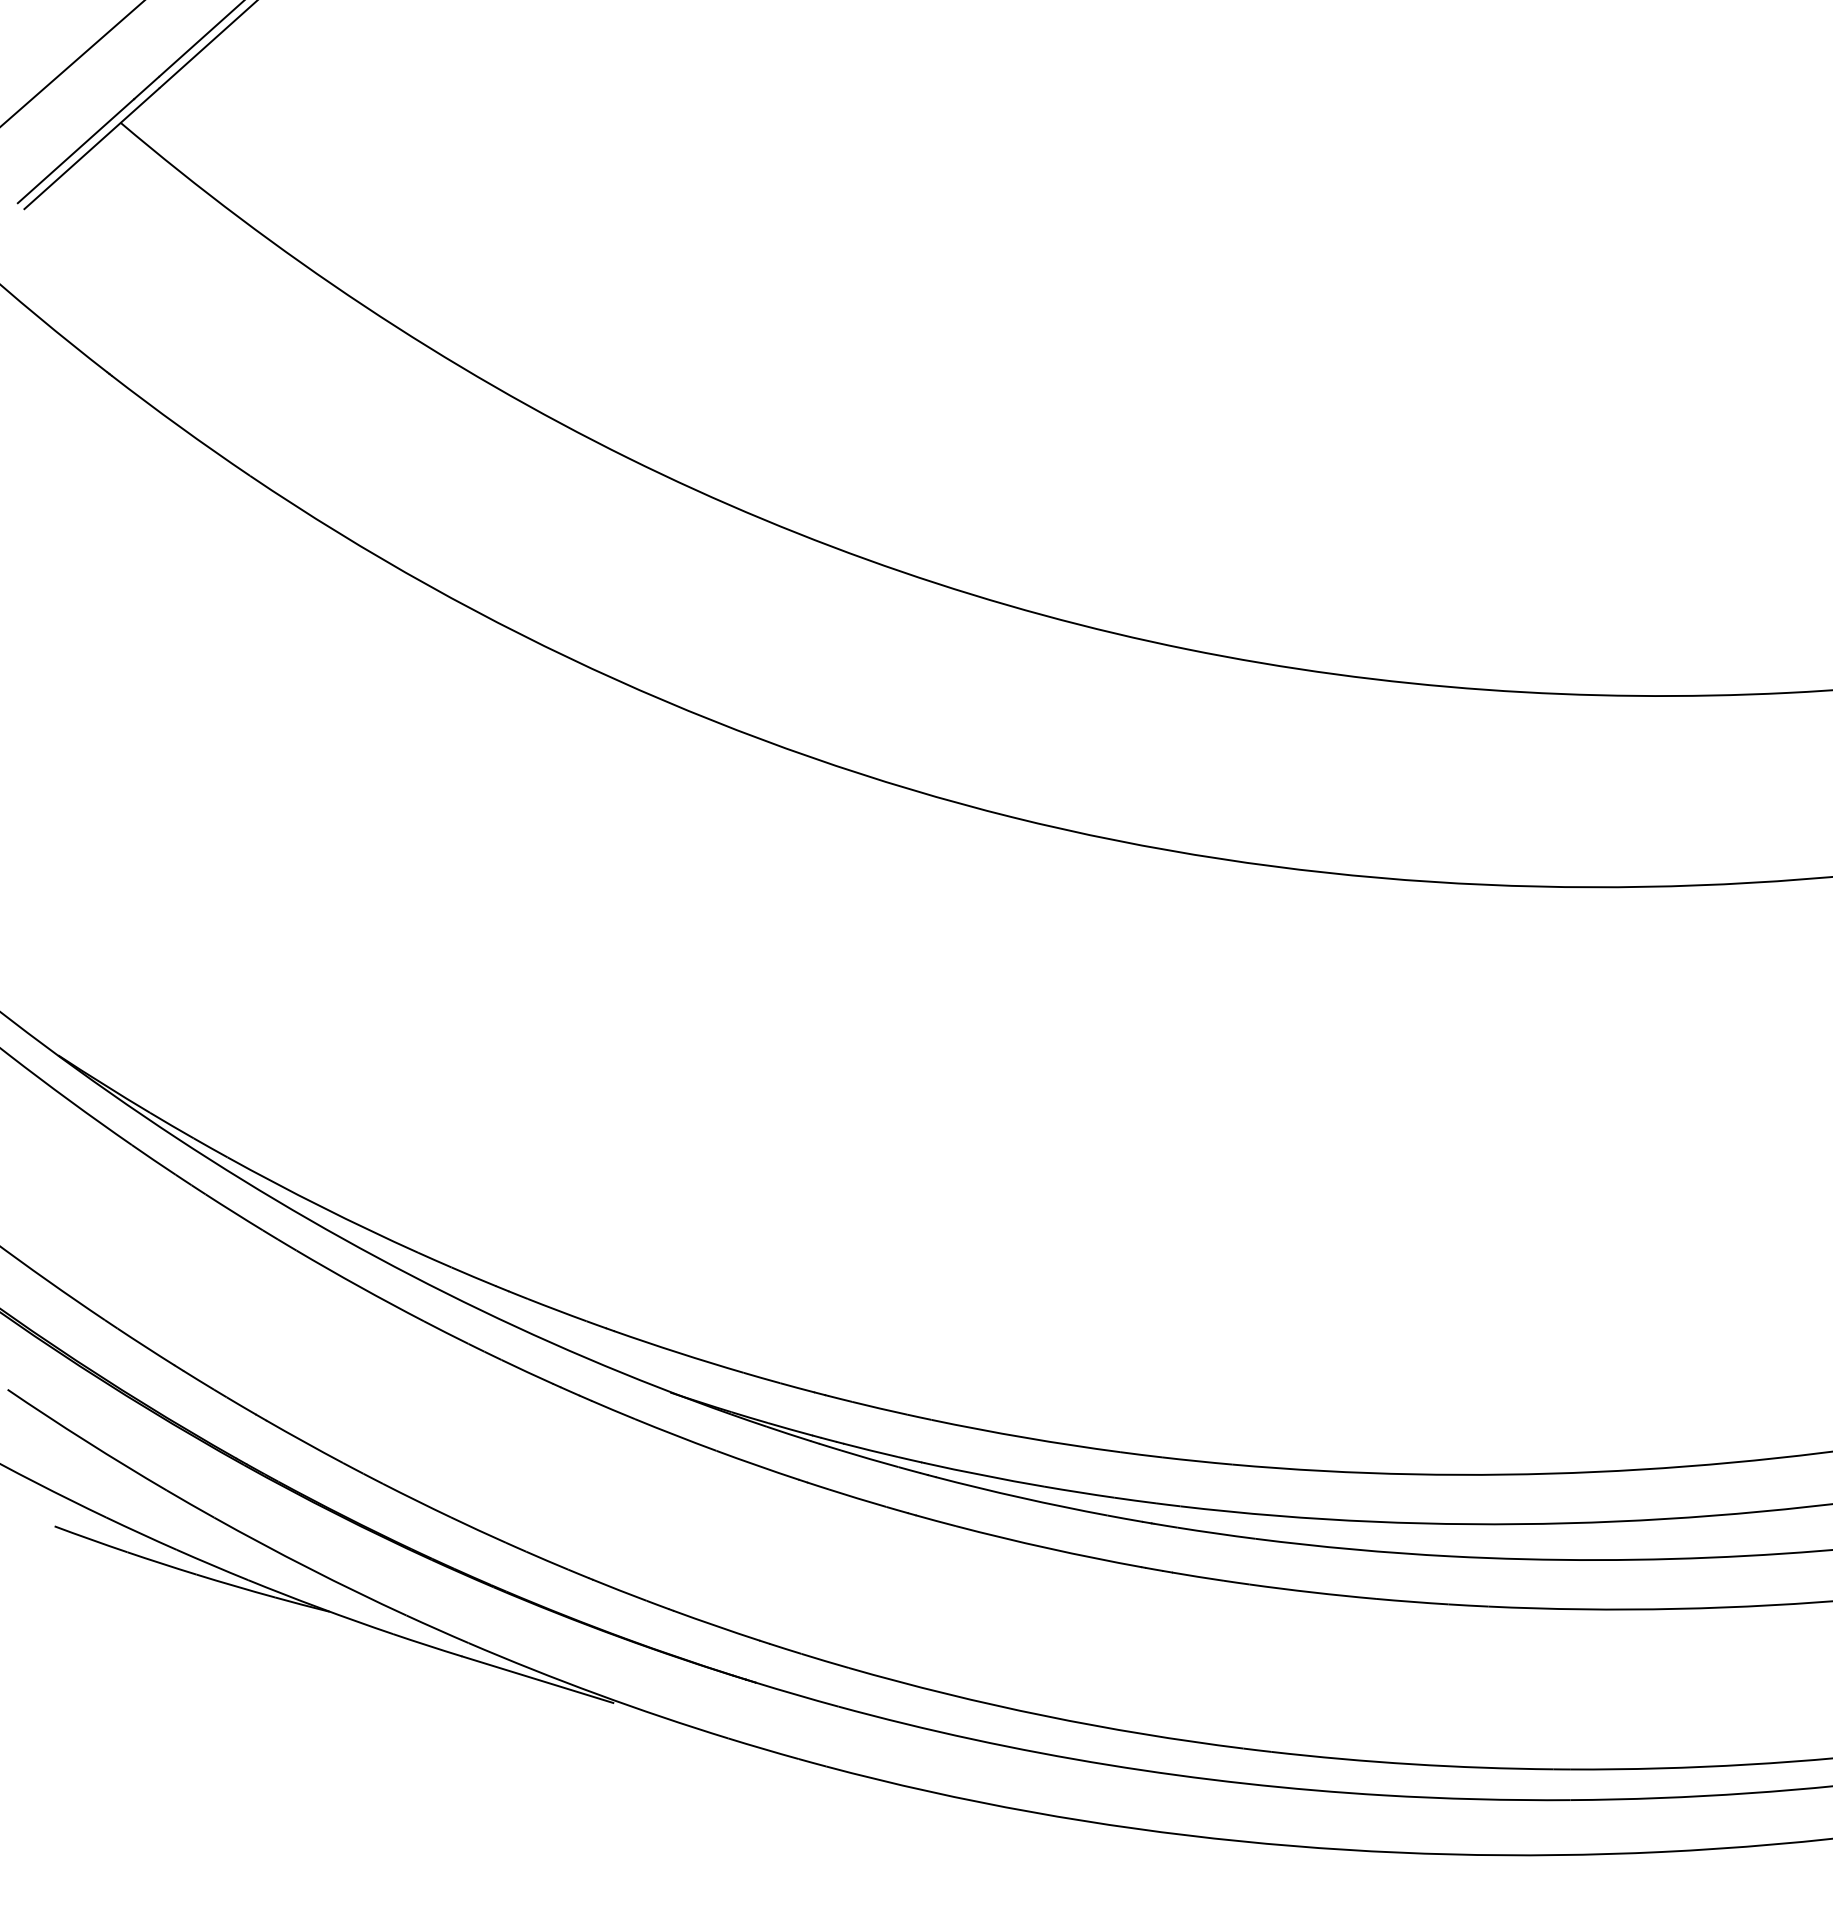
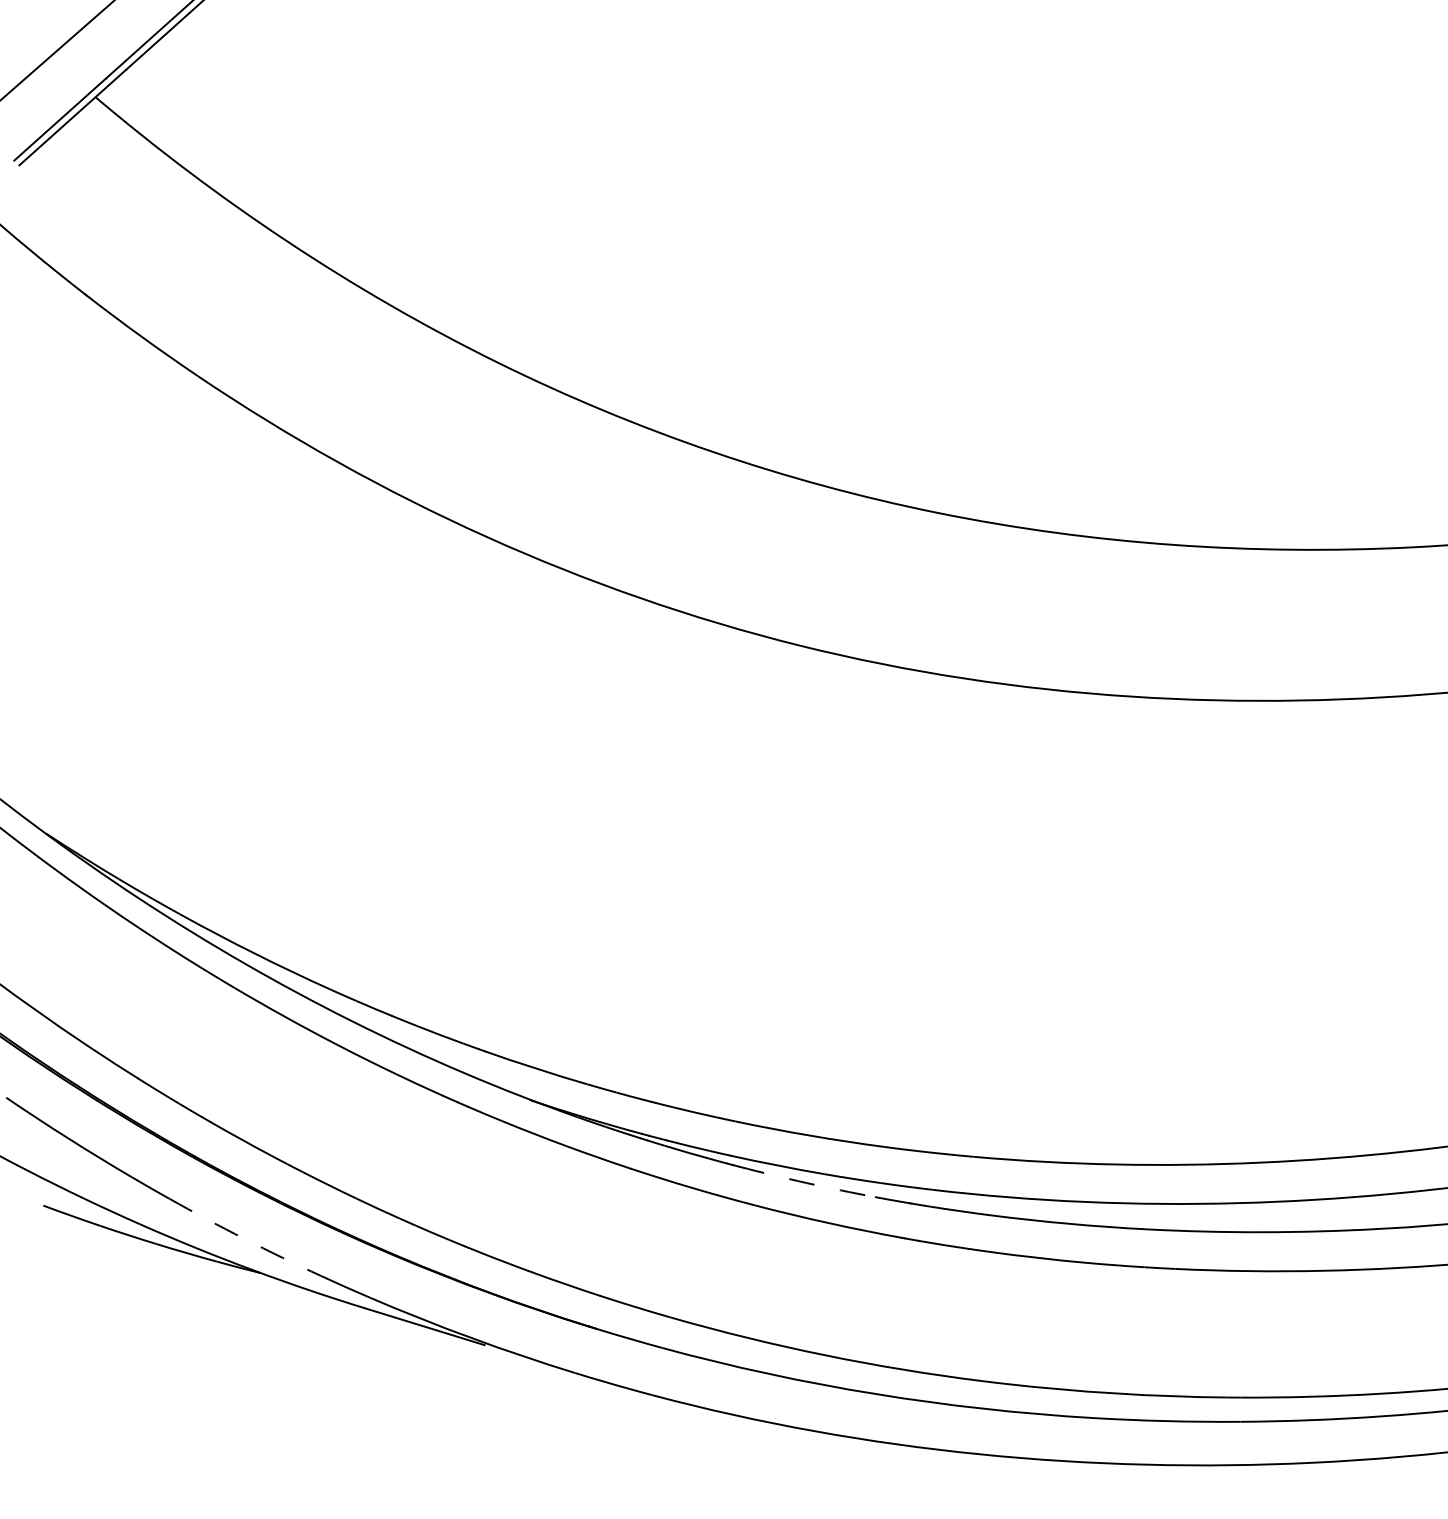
arc: (1020, 1498) -> (806, 1183), solid -> dashed
arc: (309, 1568) -> (244, 1238), solid -> dashed

